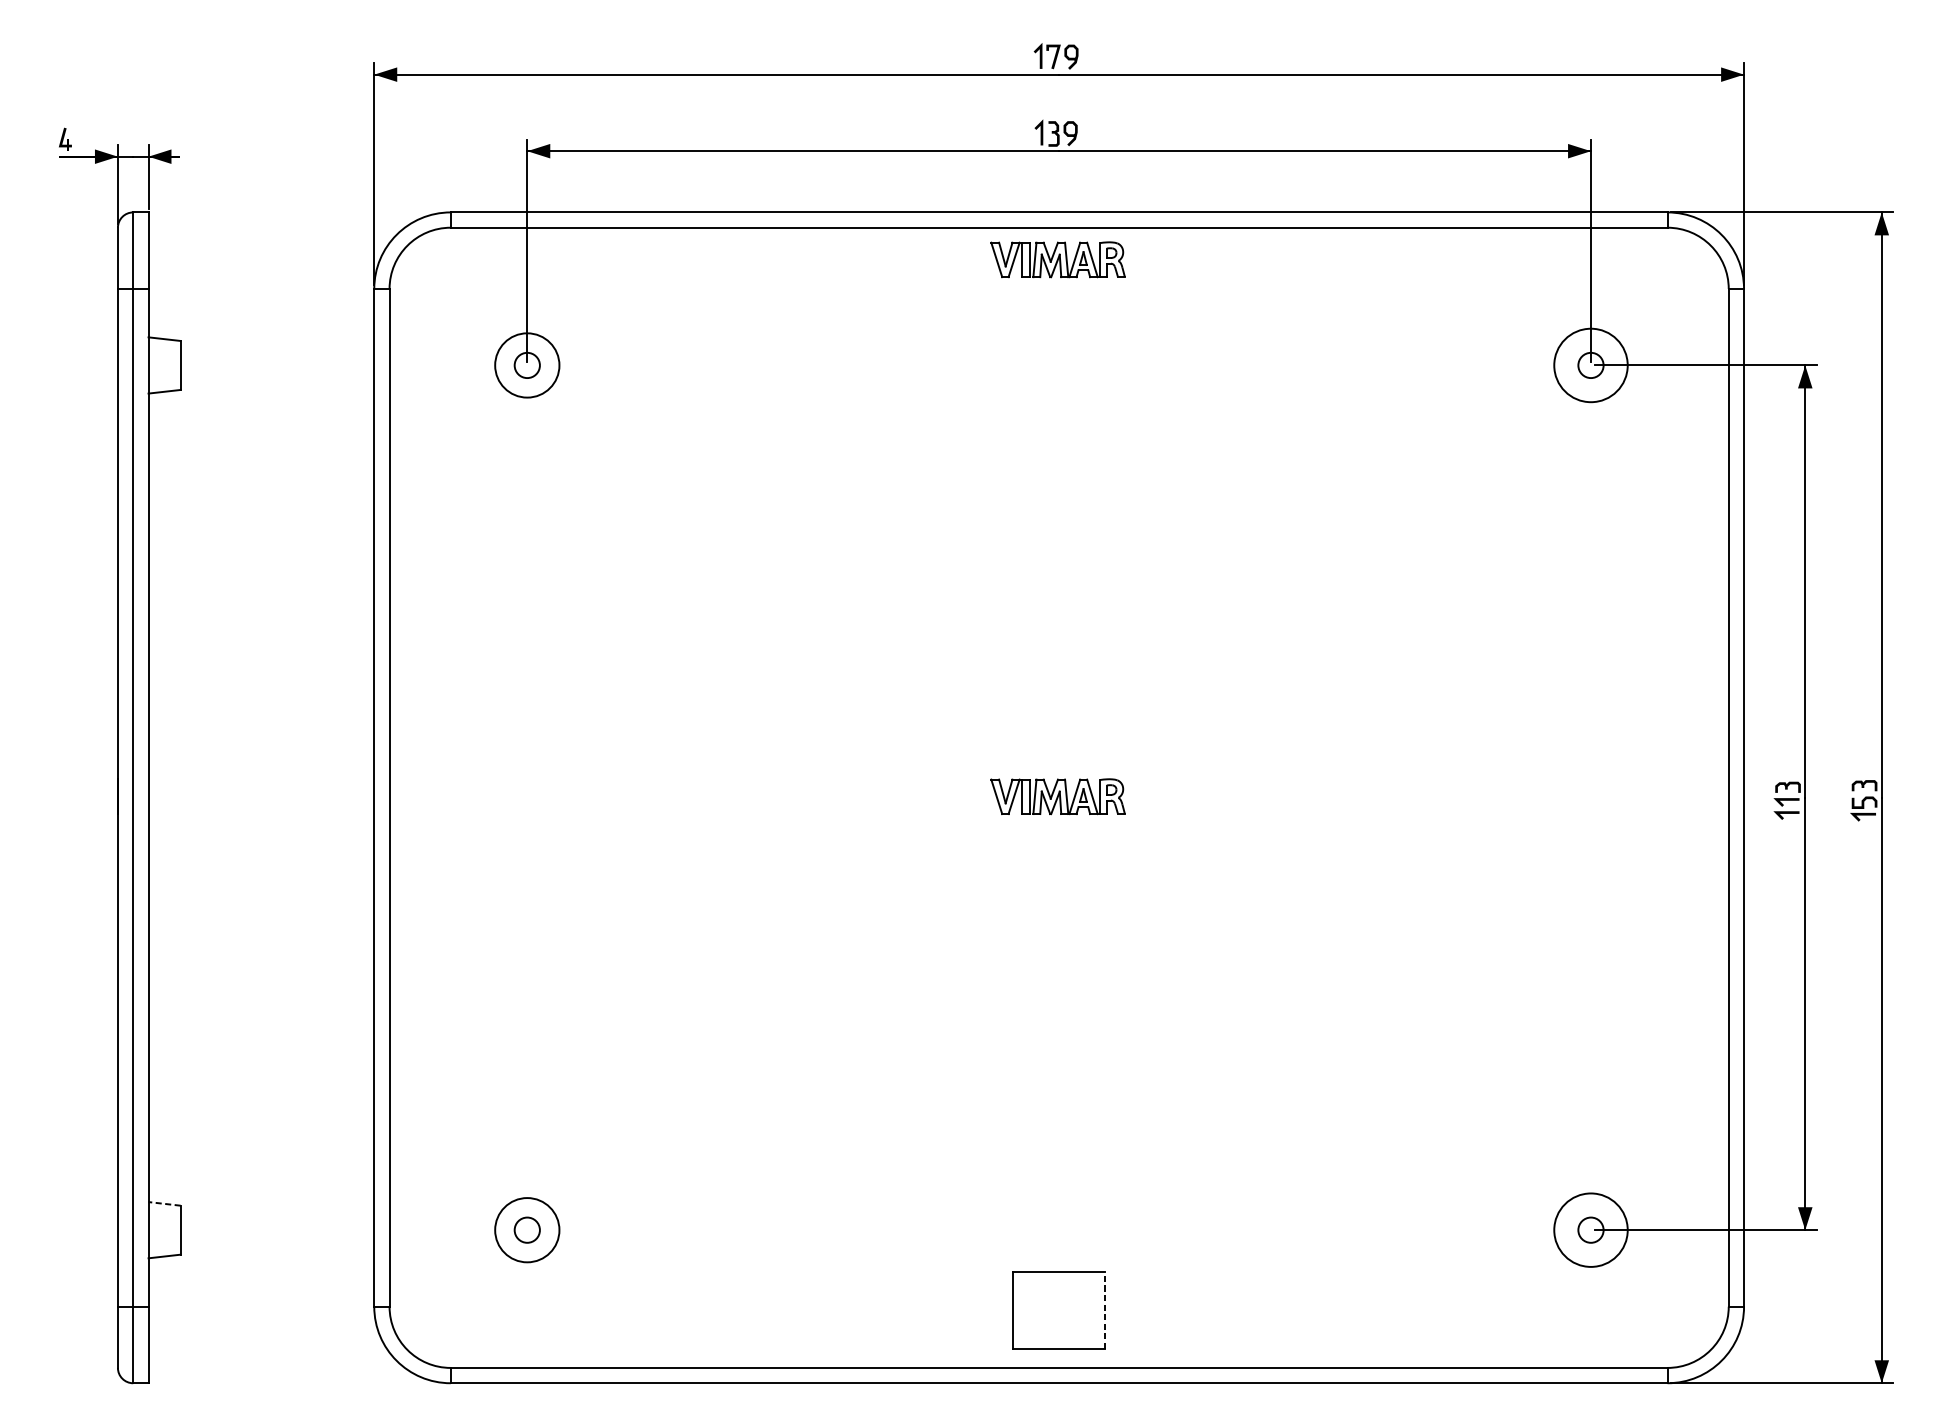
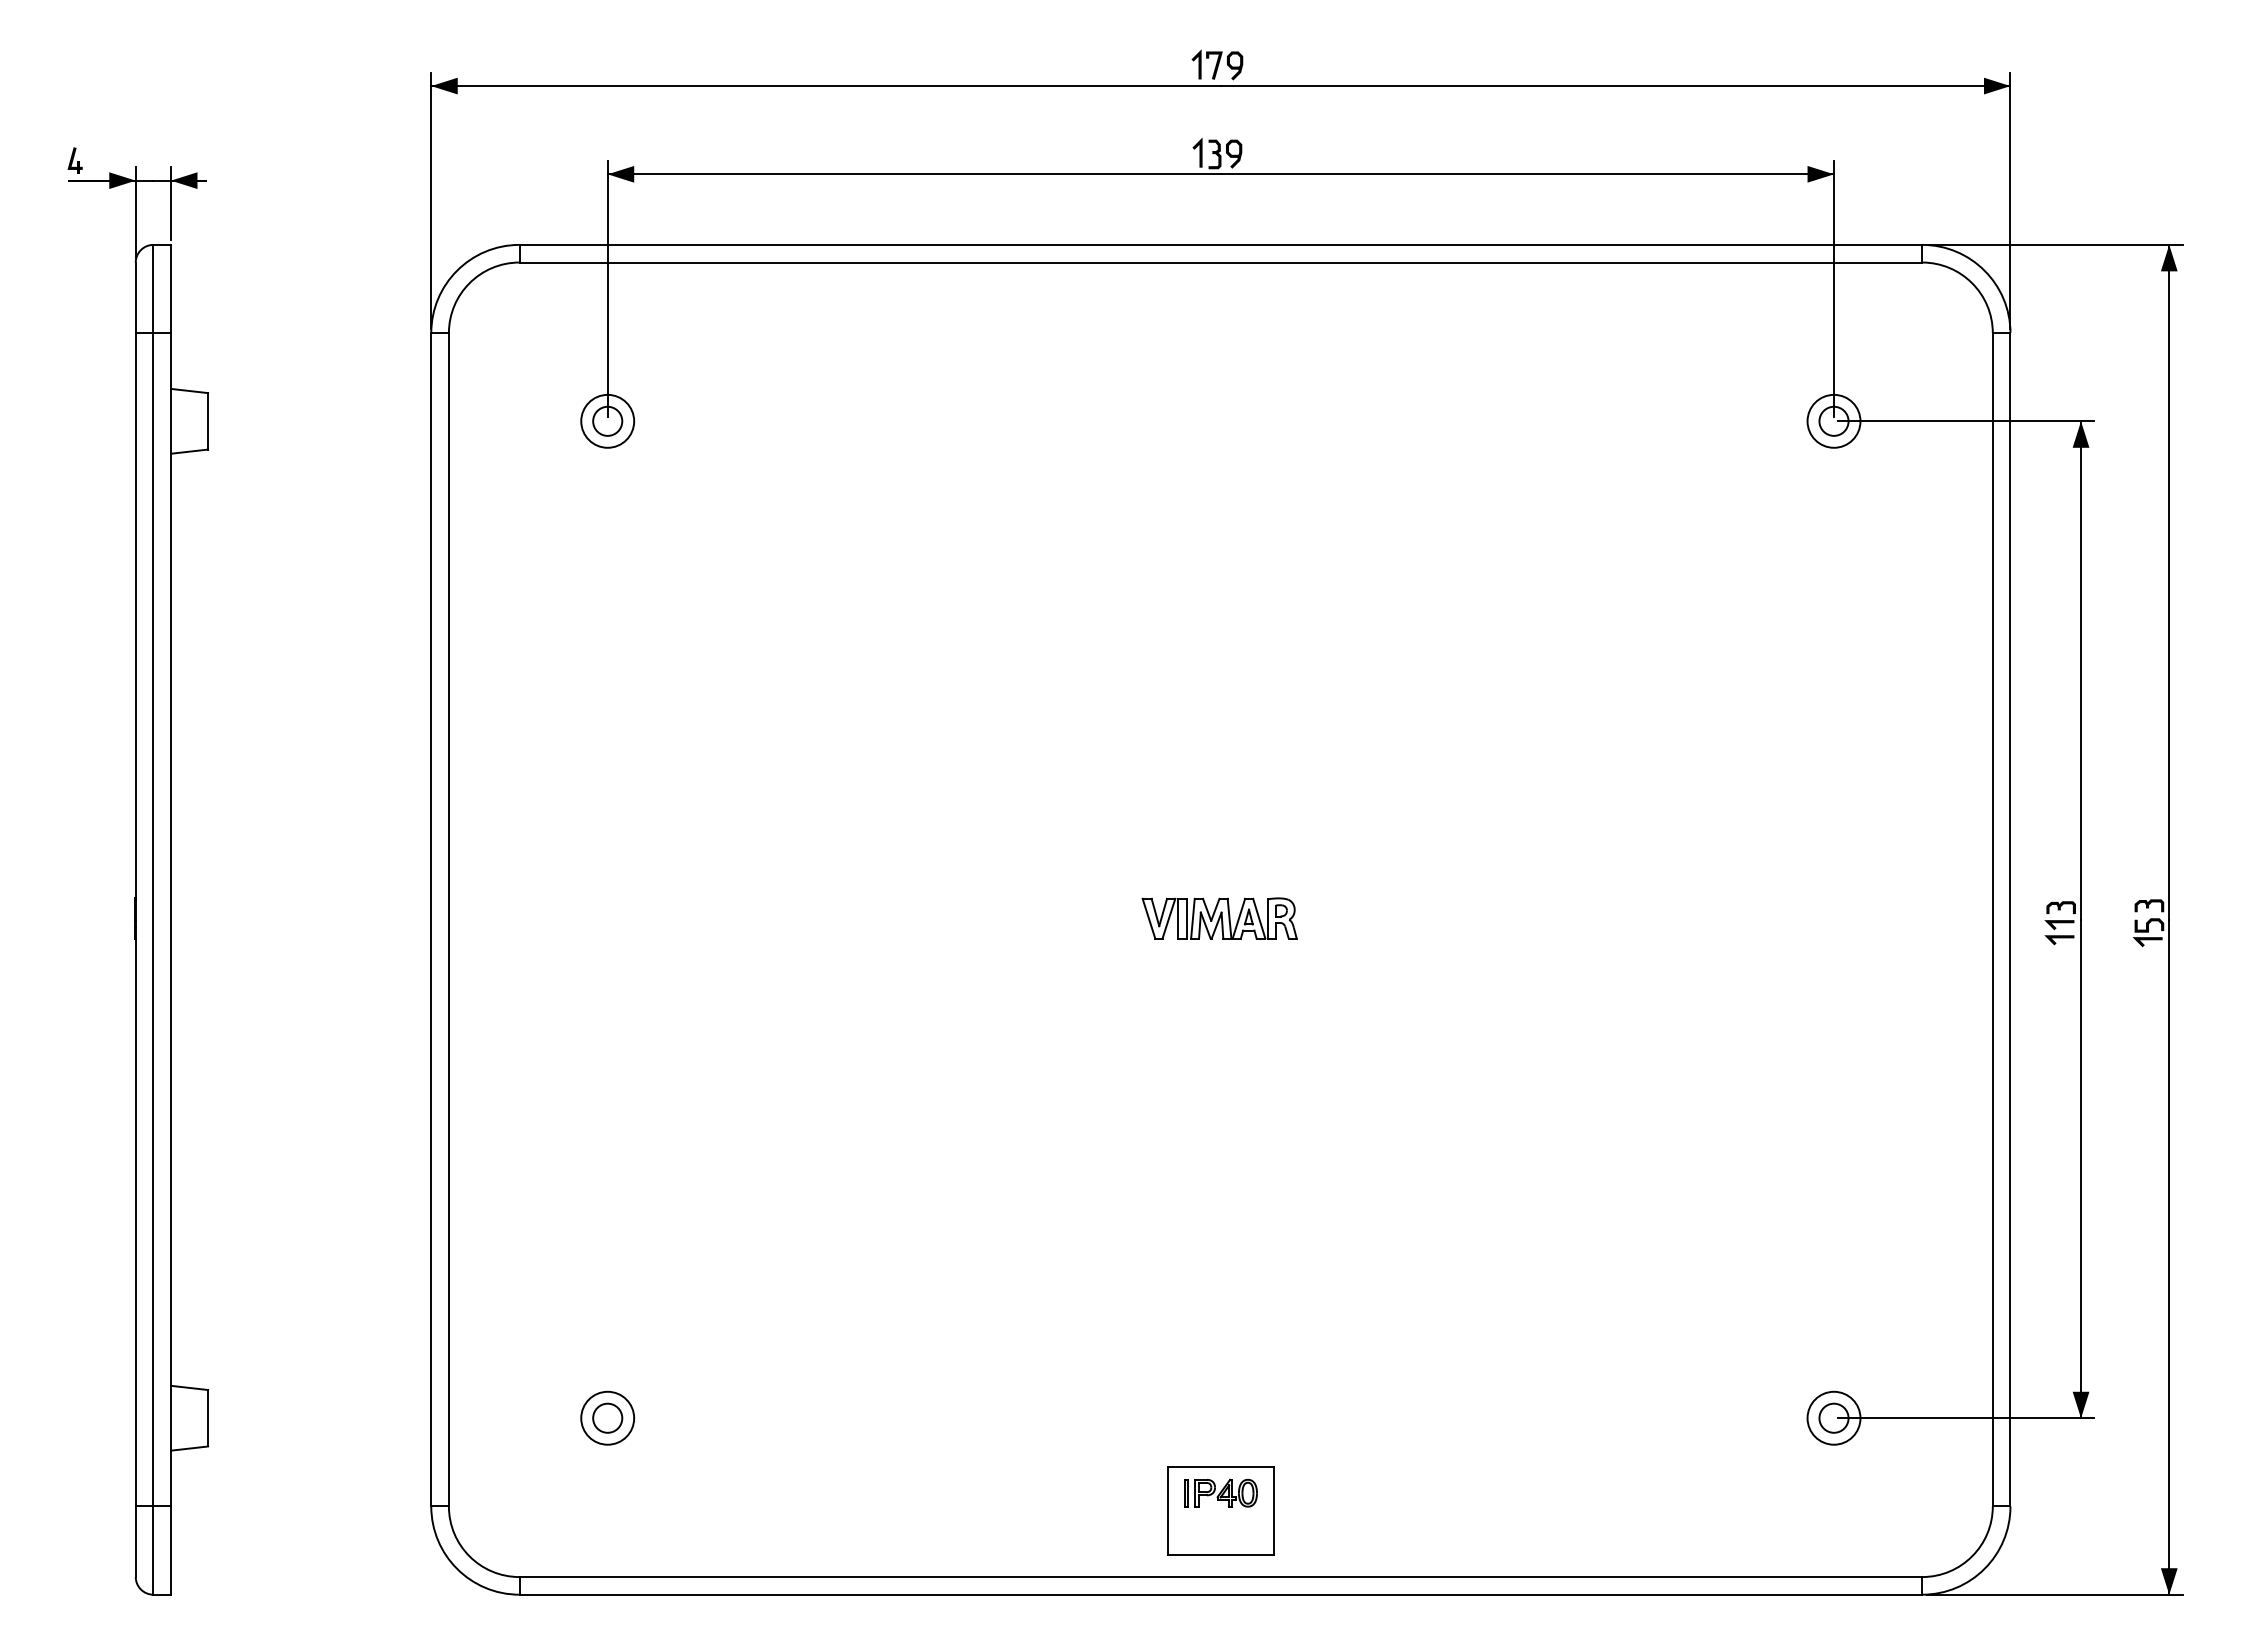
part: (1057, 259) -> (1219, 299), removed
circle: (527, 364) -> (607, 420), size x0.71
circle: (1590, 364) -> (1833, 420), size x0.62
line: (164, 1203) -> (189, 1387), dashed -> solid
circle: (527, 1229) -> (607, 1417), size x0.71
circle: (1590, 1229) -> (1833, 1417), size x0.62
part: (1058, 1294) -> (1220, 1492), added
line: (1104, 1310) -> (1273, 1510), dashed -> solid

